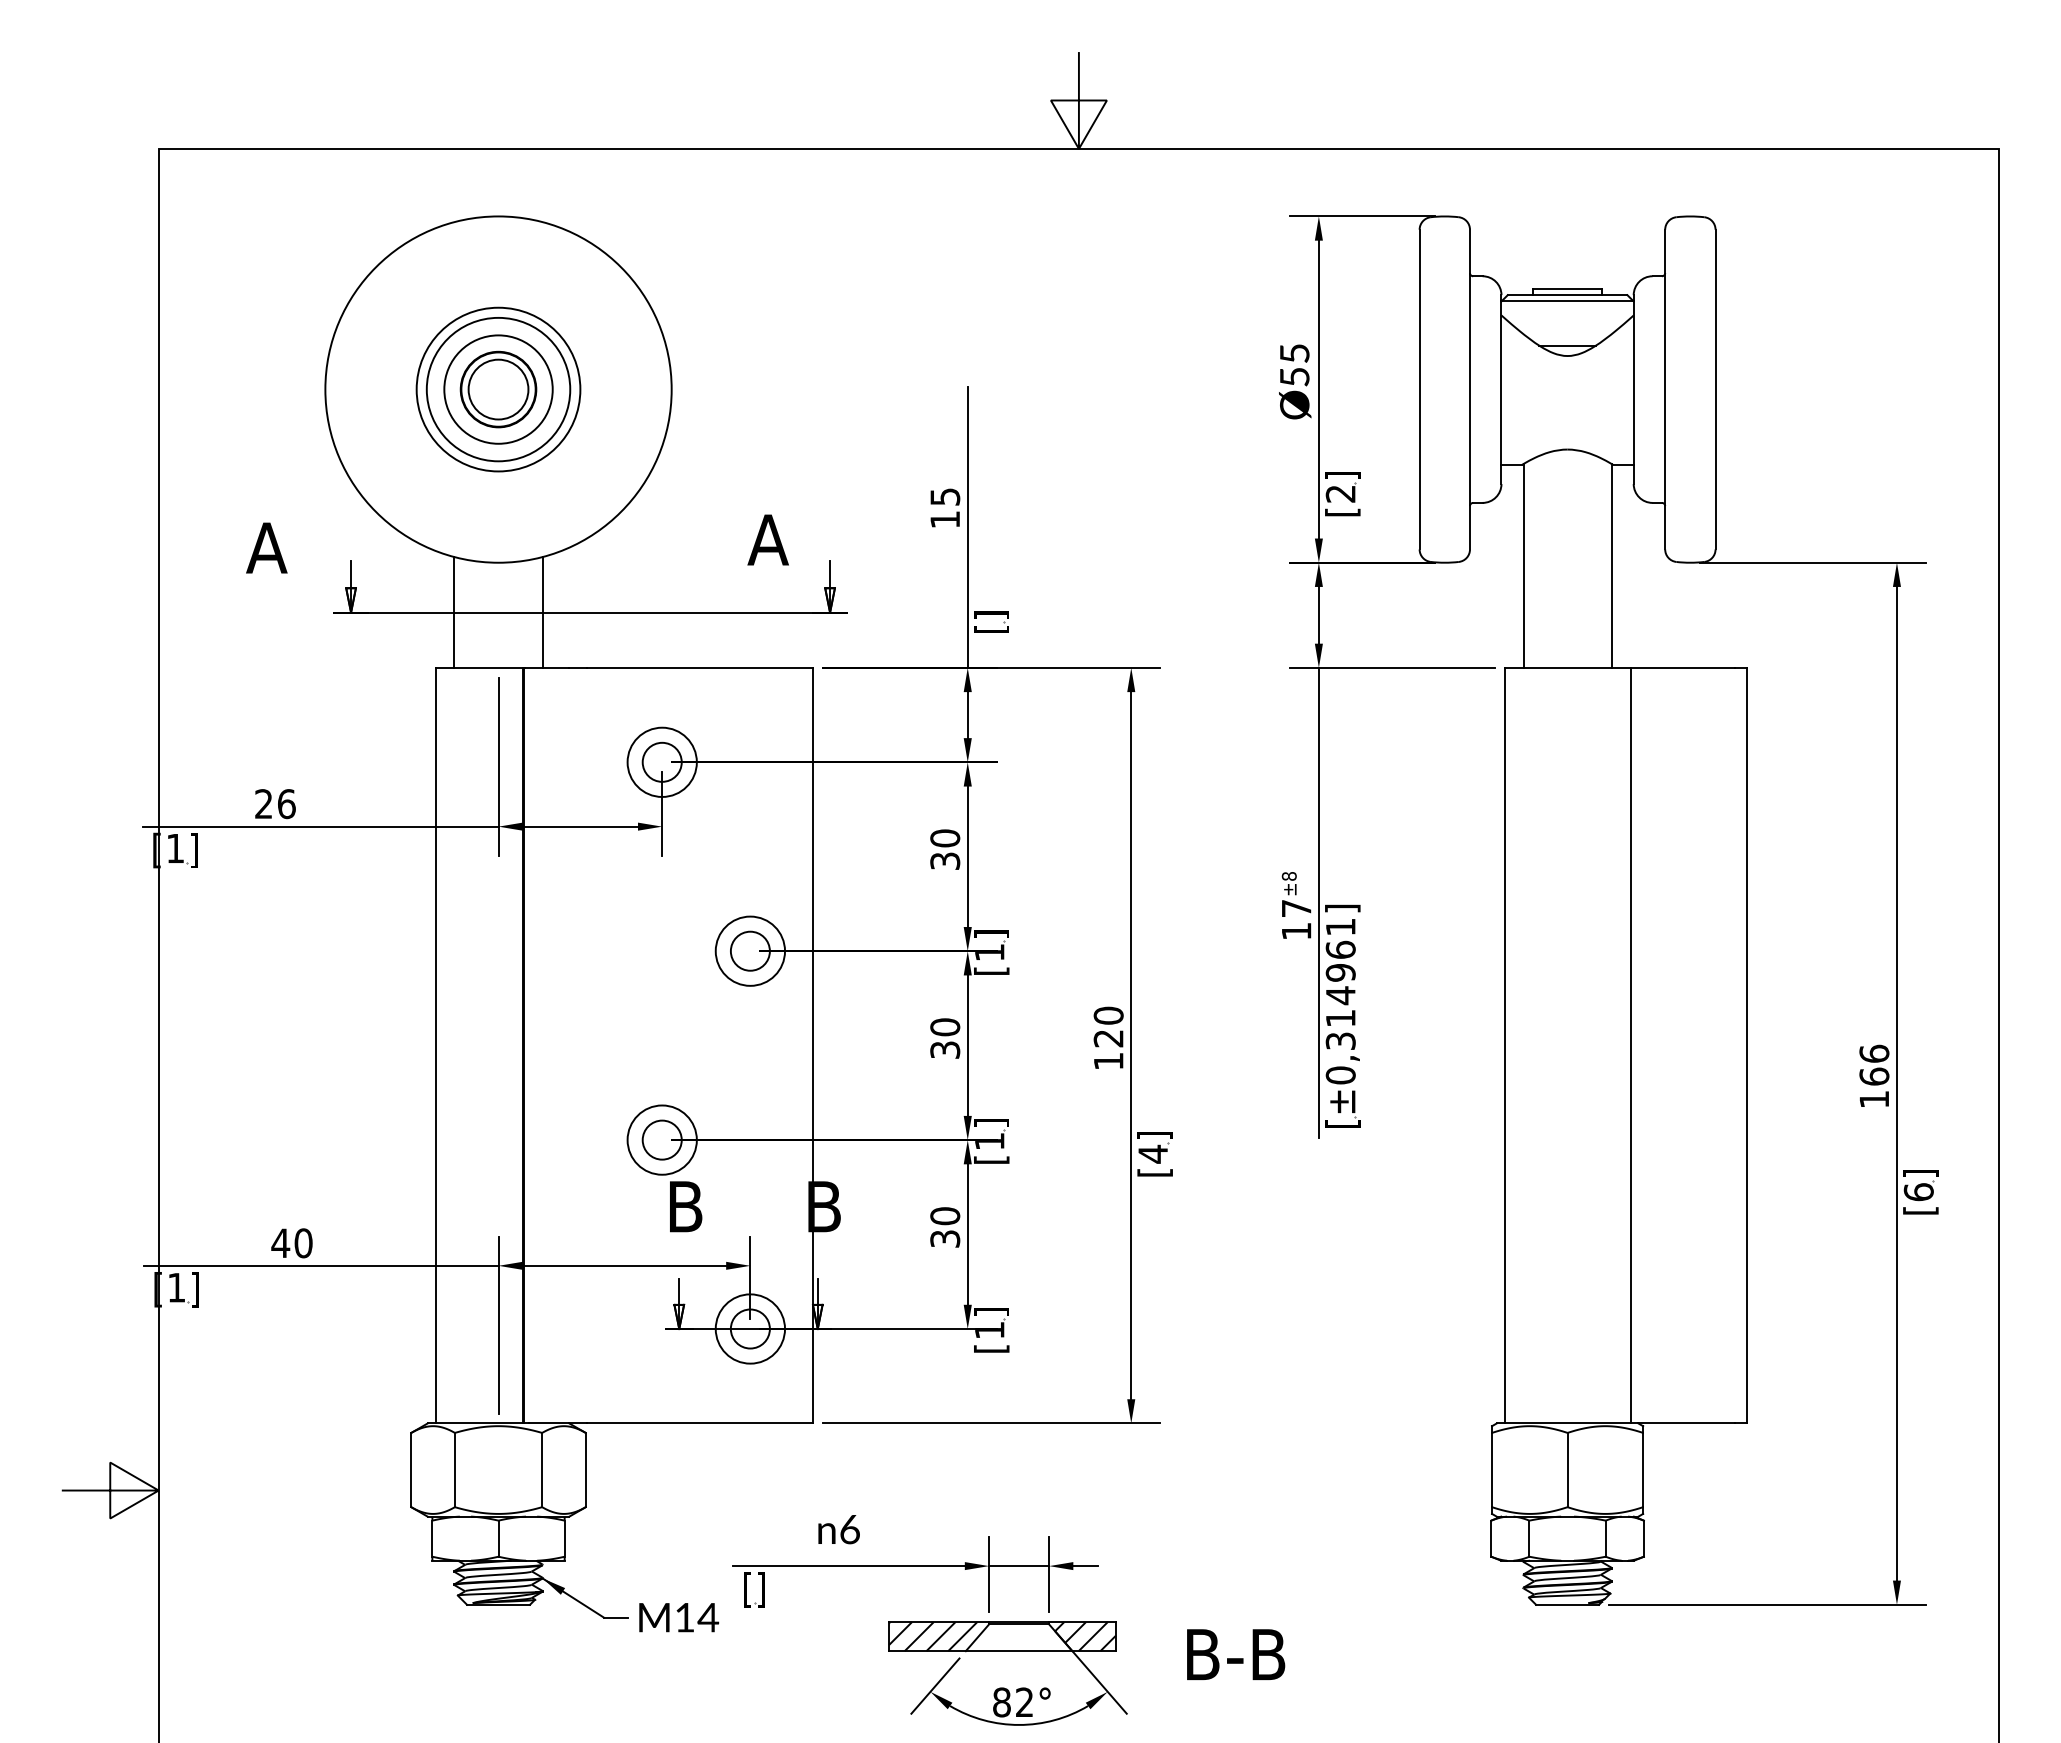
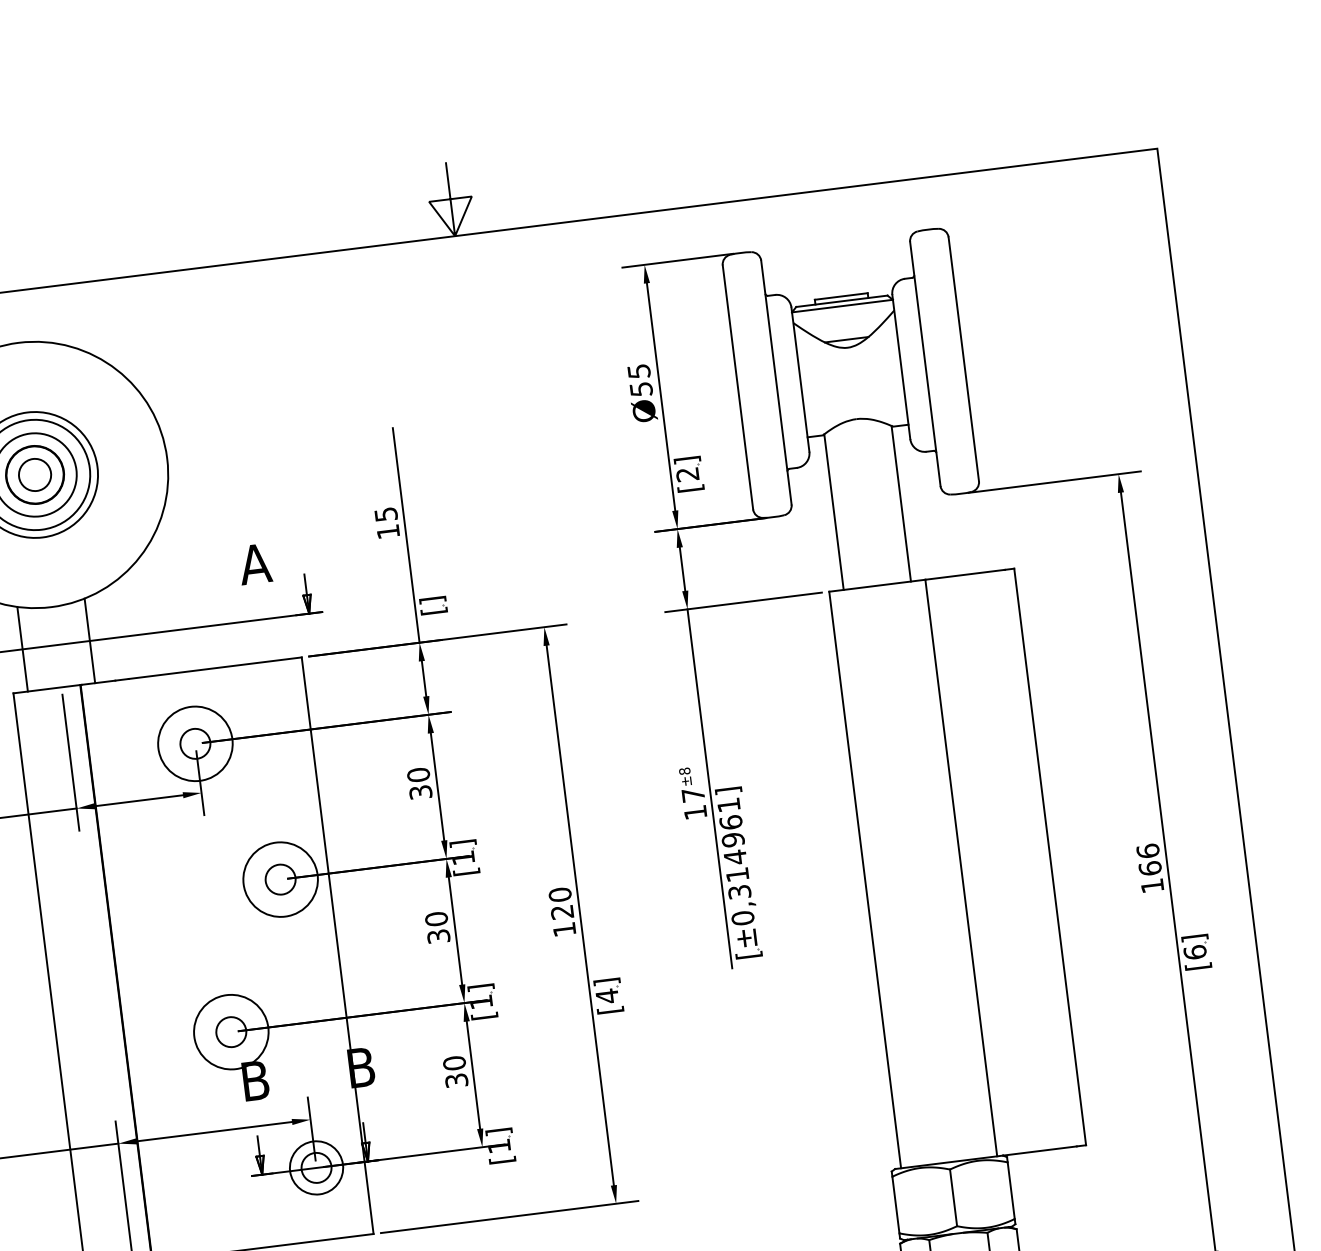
circle: (498, 389) -> (35, 474), size x0.7
circle: (661, 761) -> (194, 743), size x1.4
circle: (750, 950) -> (280, 879), size x1.4
circle: (661, 1139) -> (230, 1031), size x1.4

